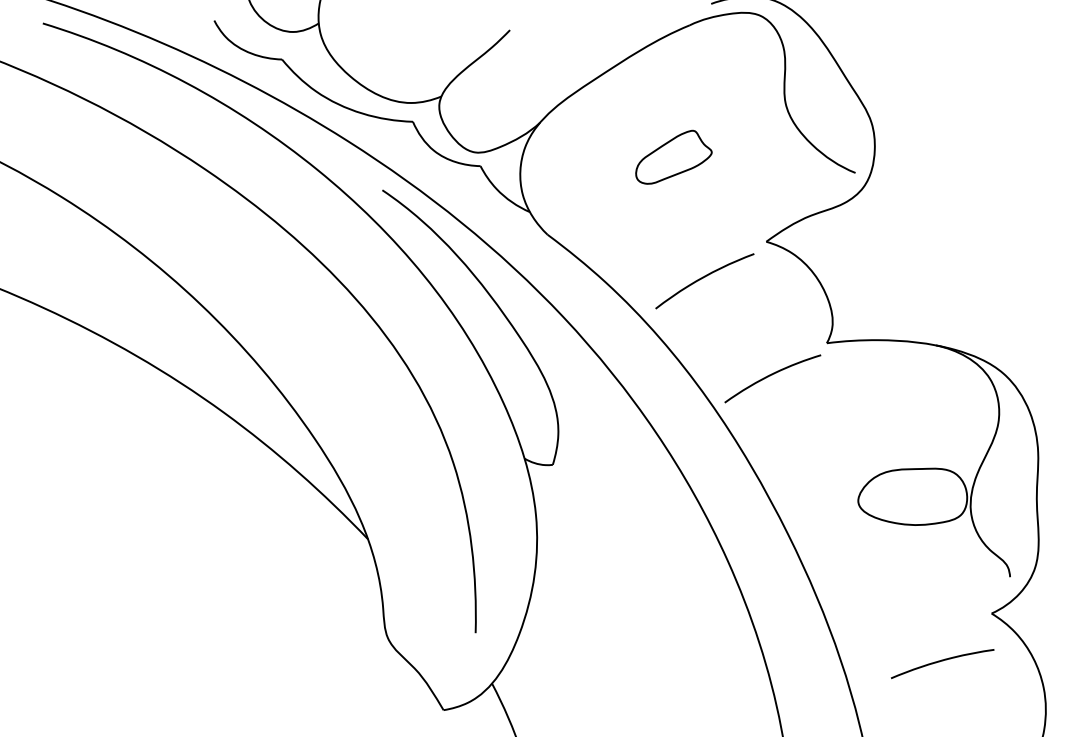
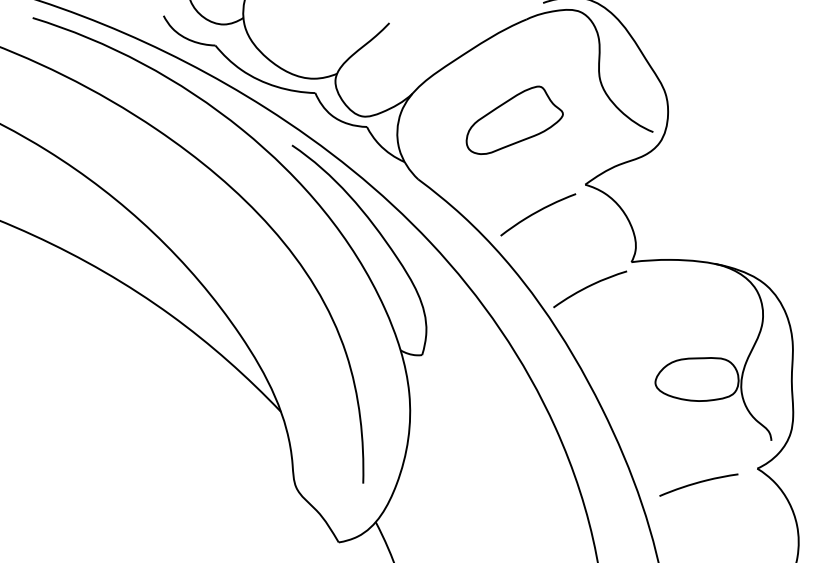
part: (673, 156) -> (514, 119), size x1.67
curve: (942, 661) -> (698, 483), moved

